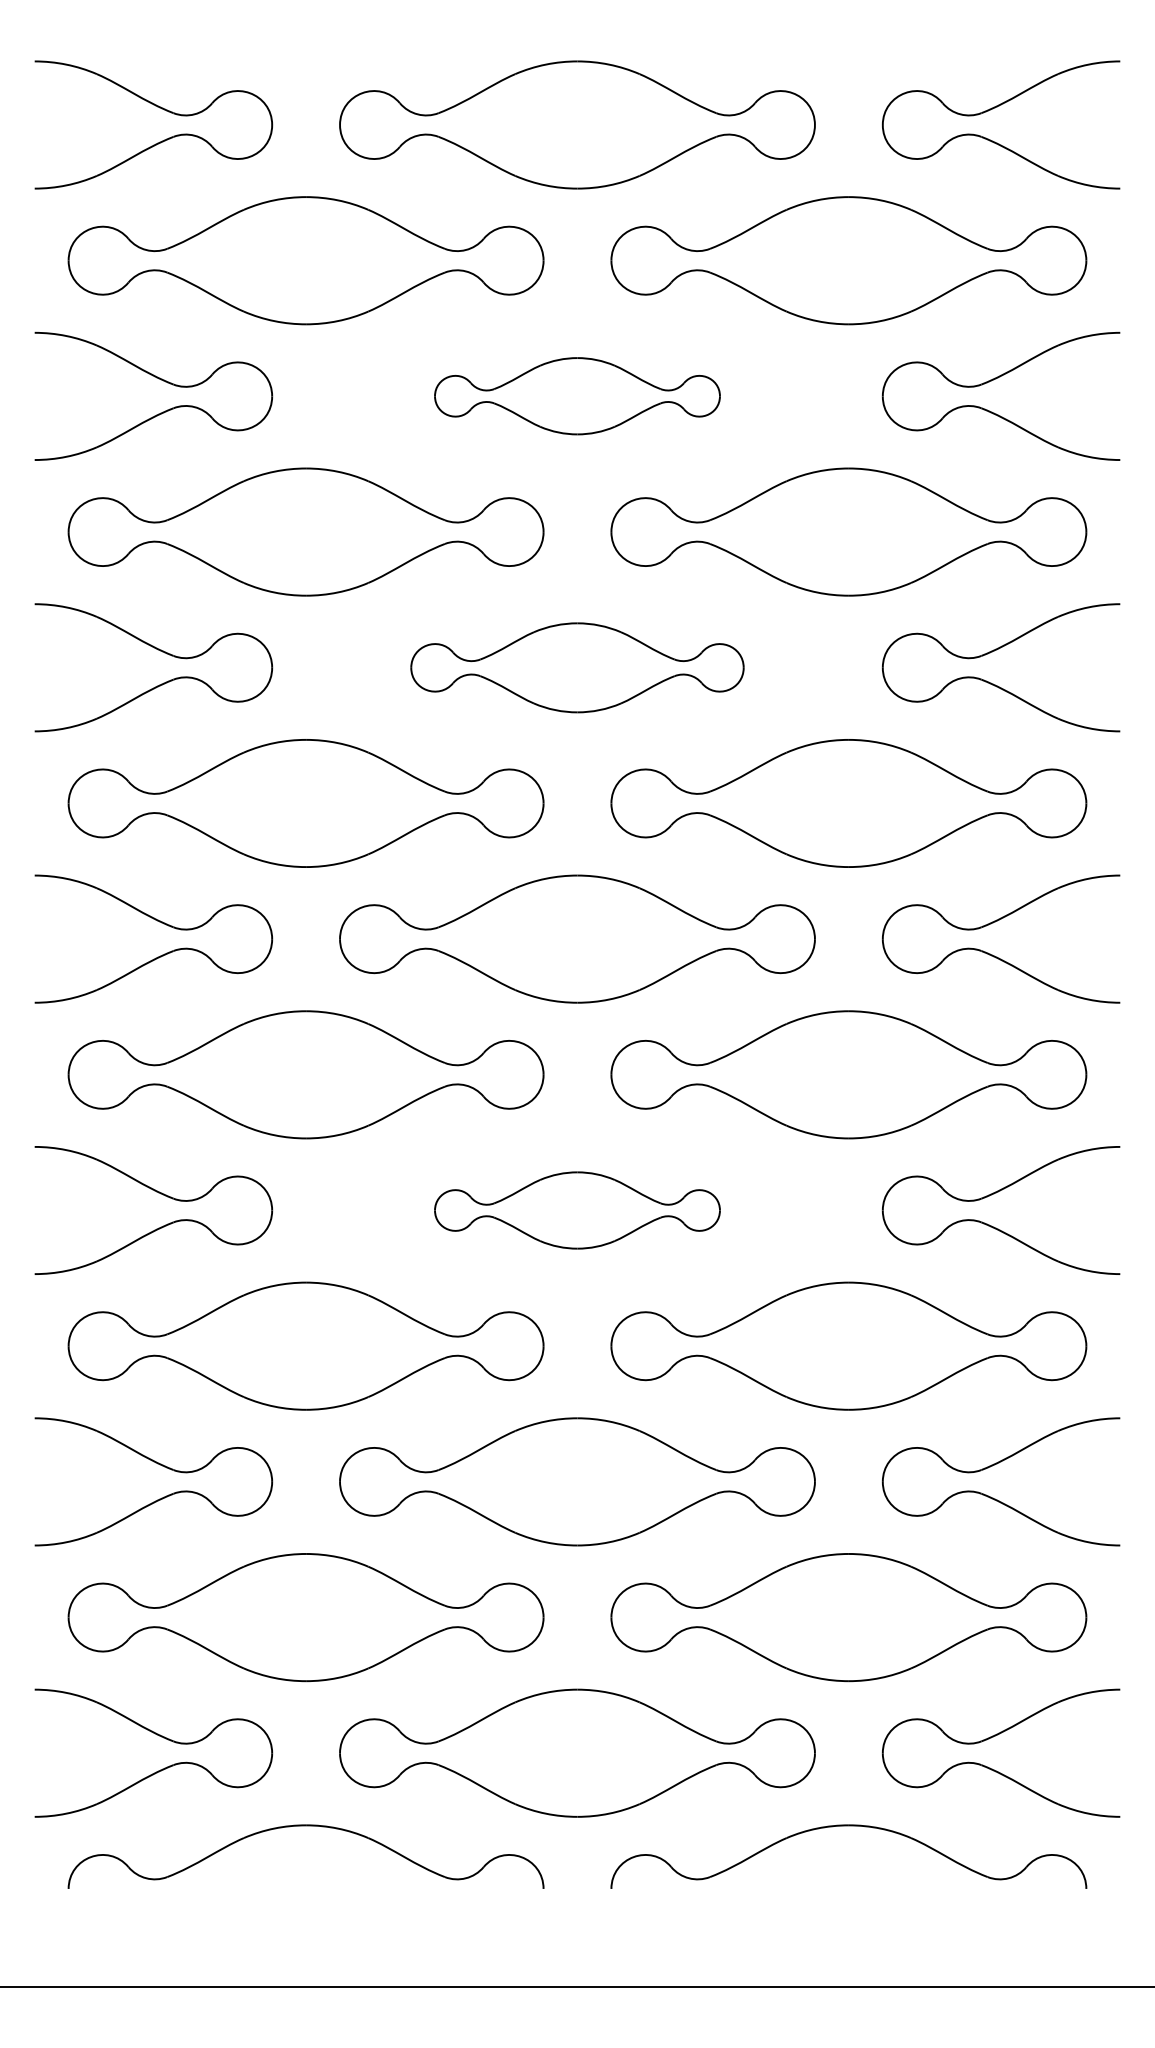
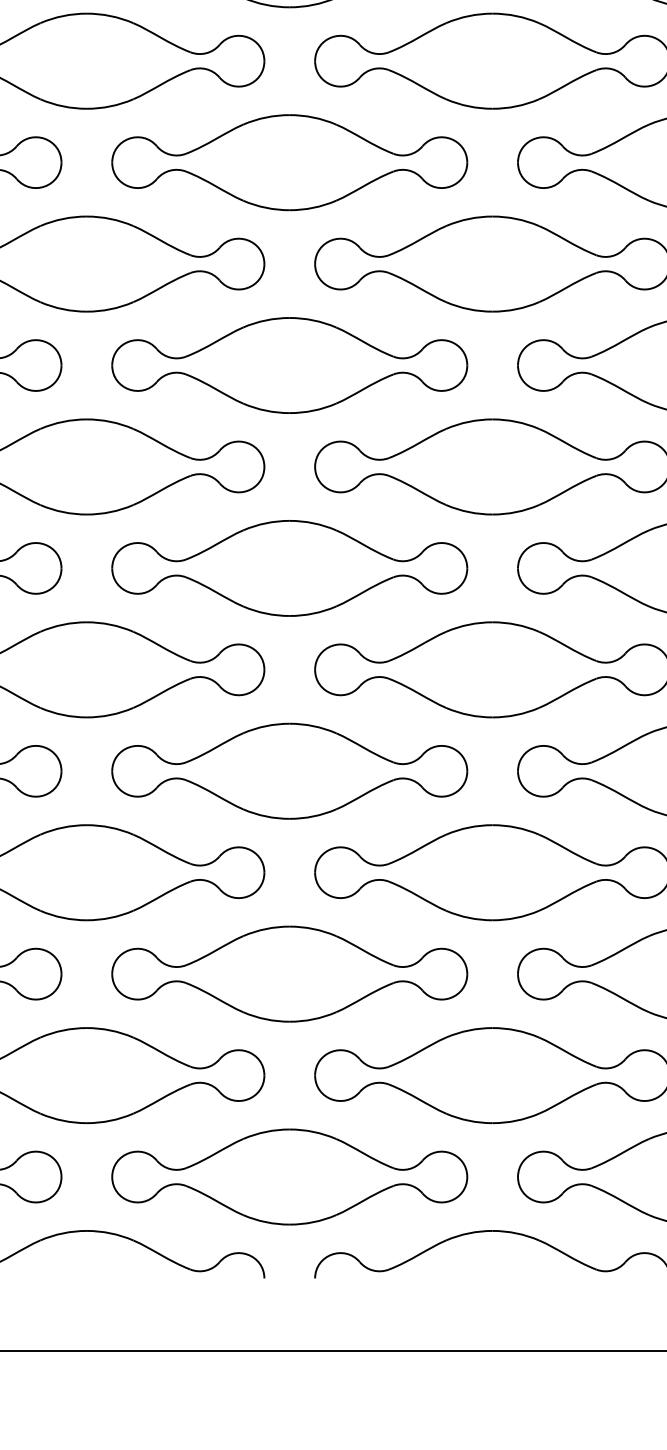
part: (577, 395) -> (289, 161), size x1.67
part: (577, 667) -> (289, 365), size x1.43
part: (577, 1210) -> (289, 771), size x1.67

